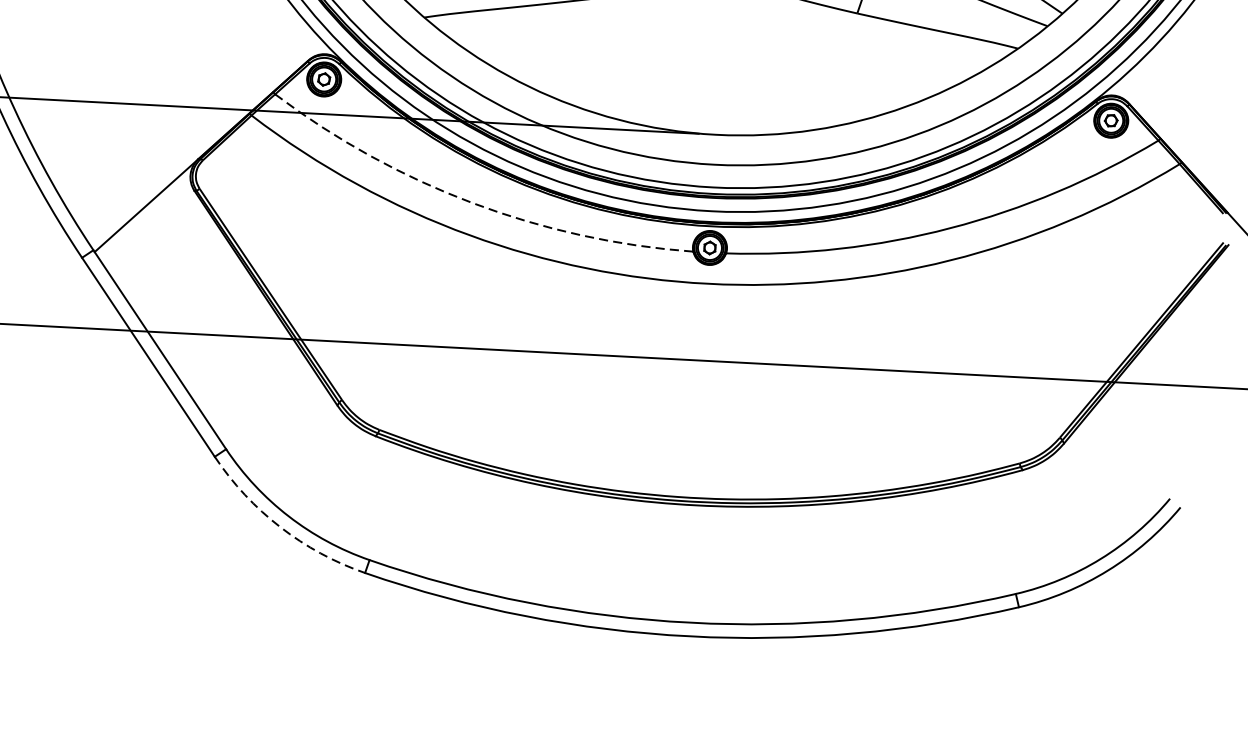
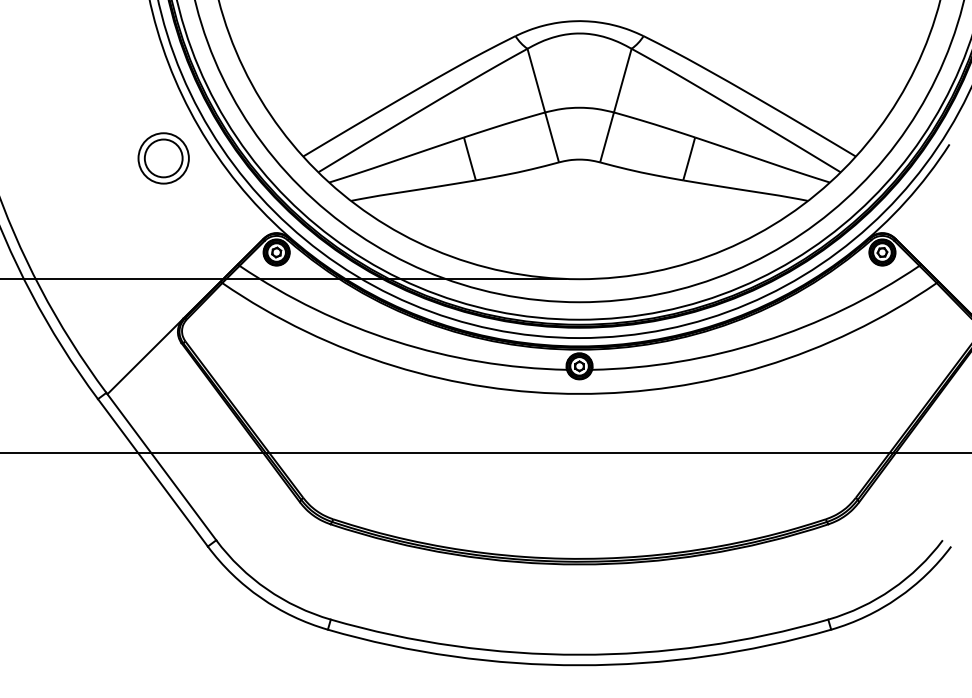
arc: (472, 203) -> (395, 341), dashed -> solid
arc: (280, 526) -> (261, 597), dashed -> solid

